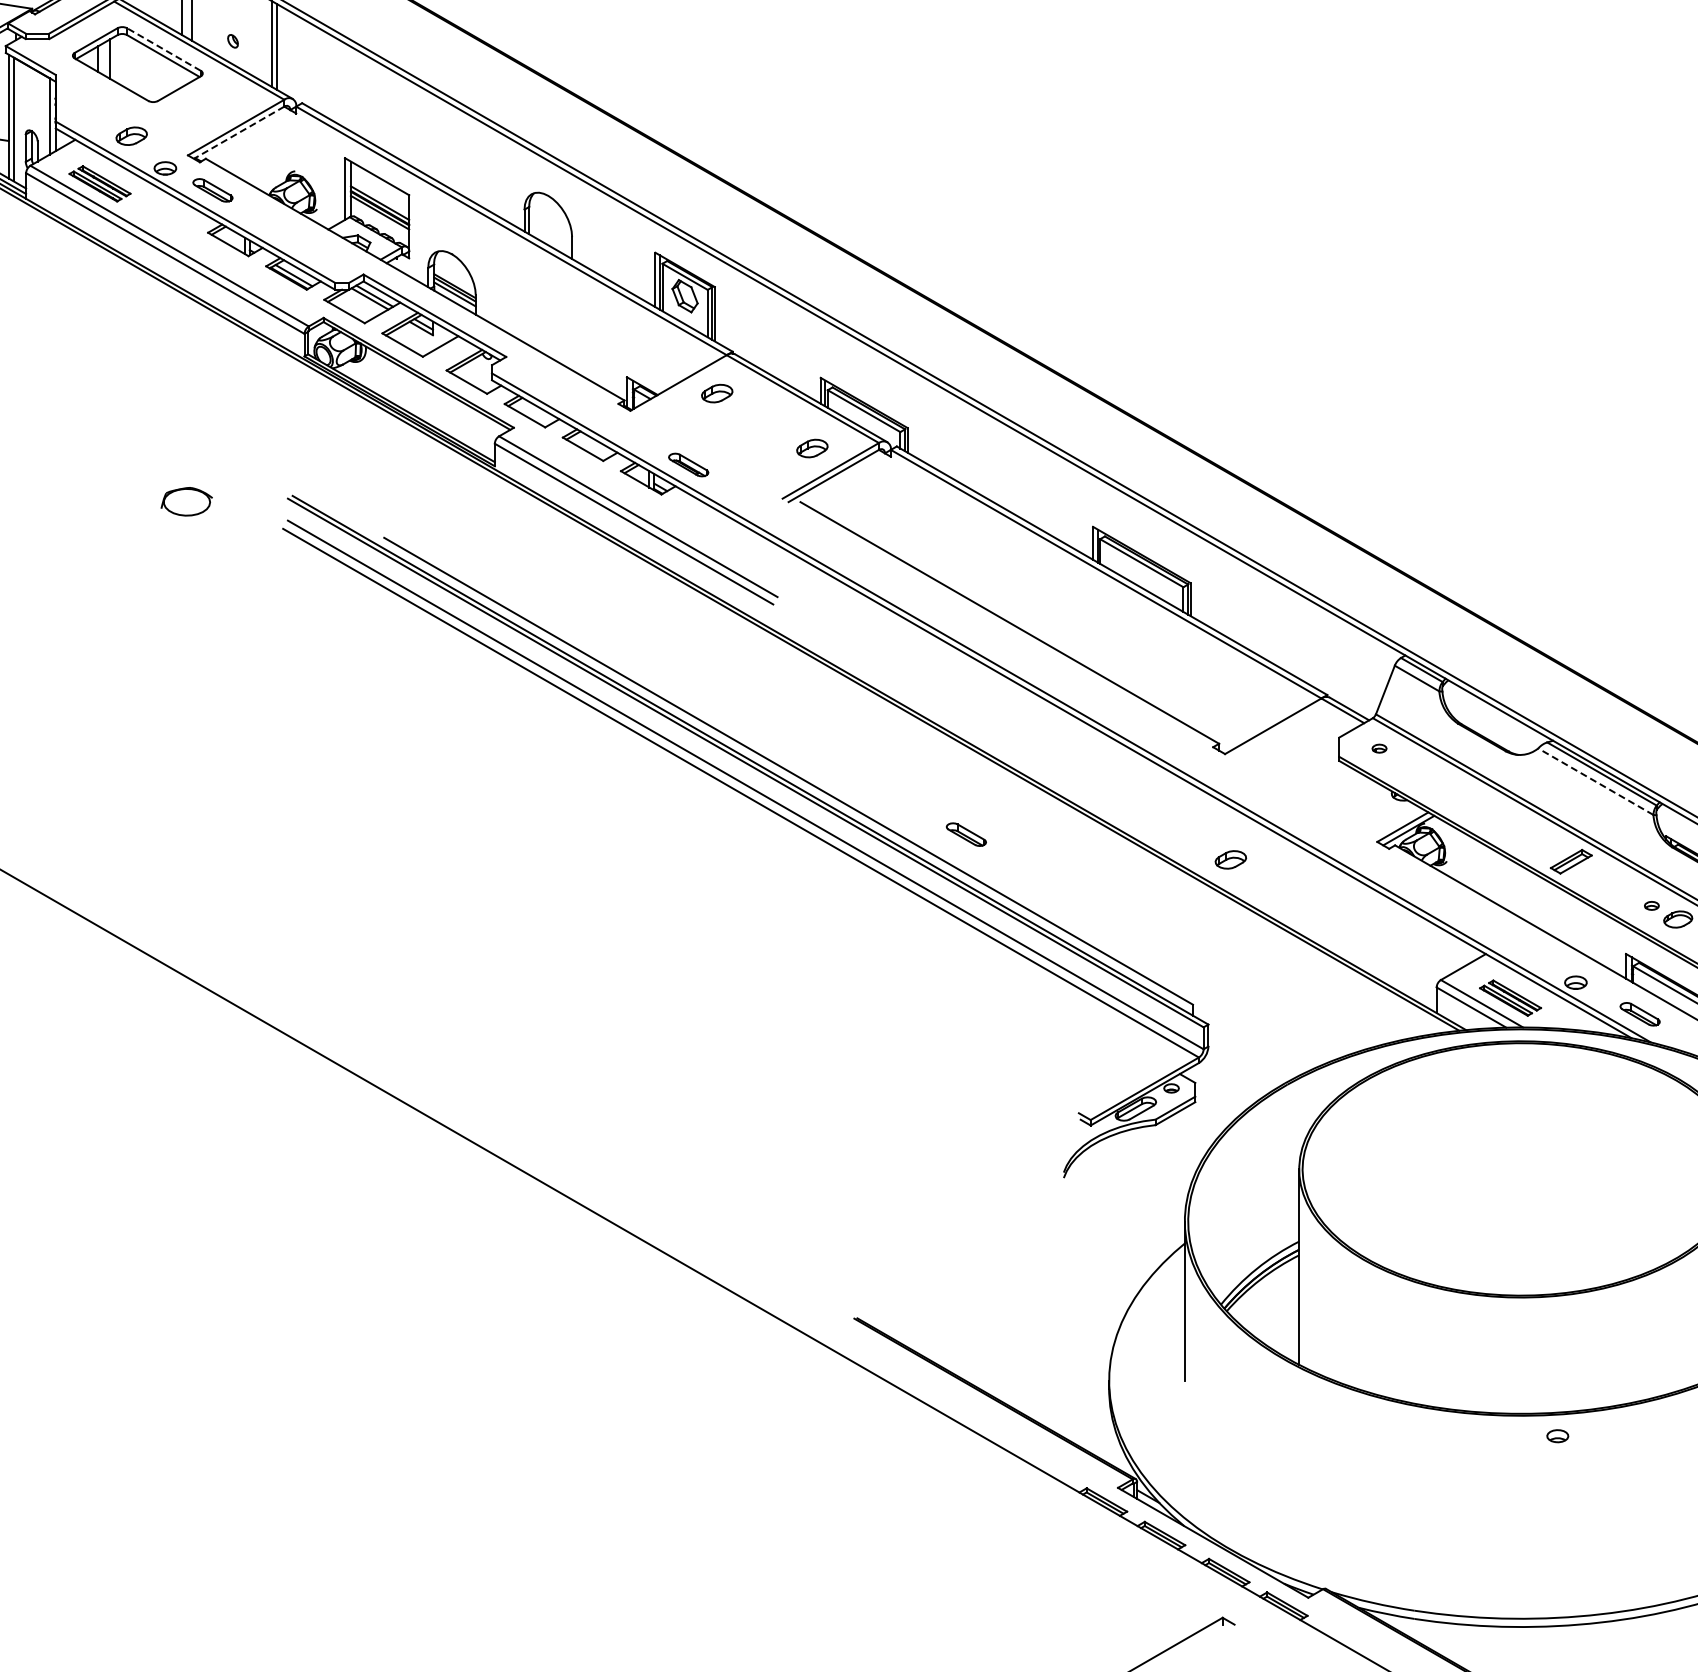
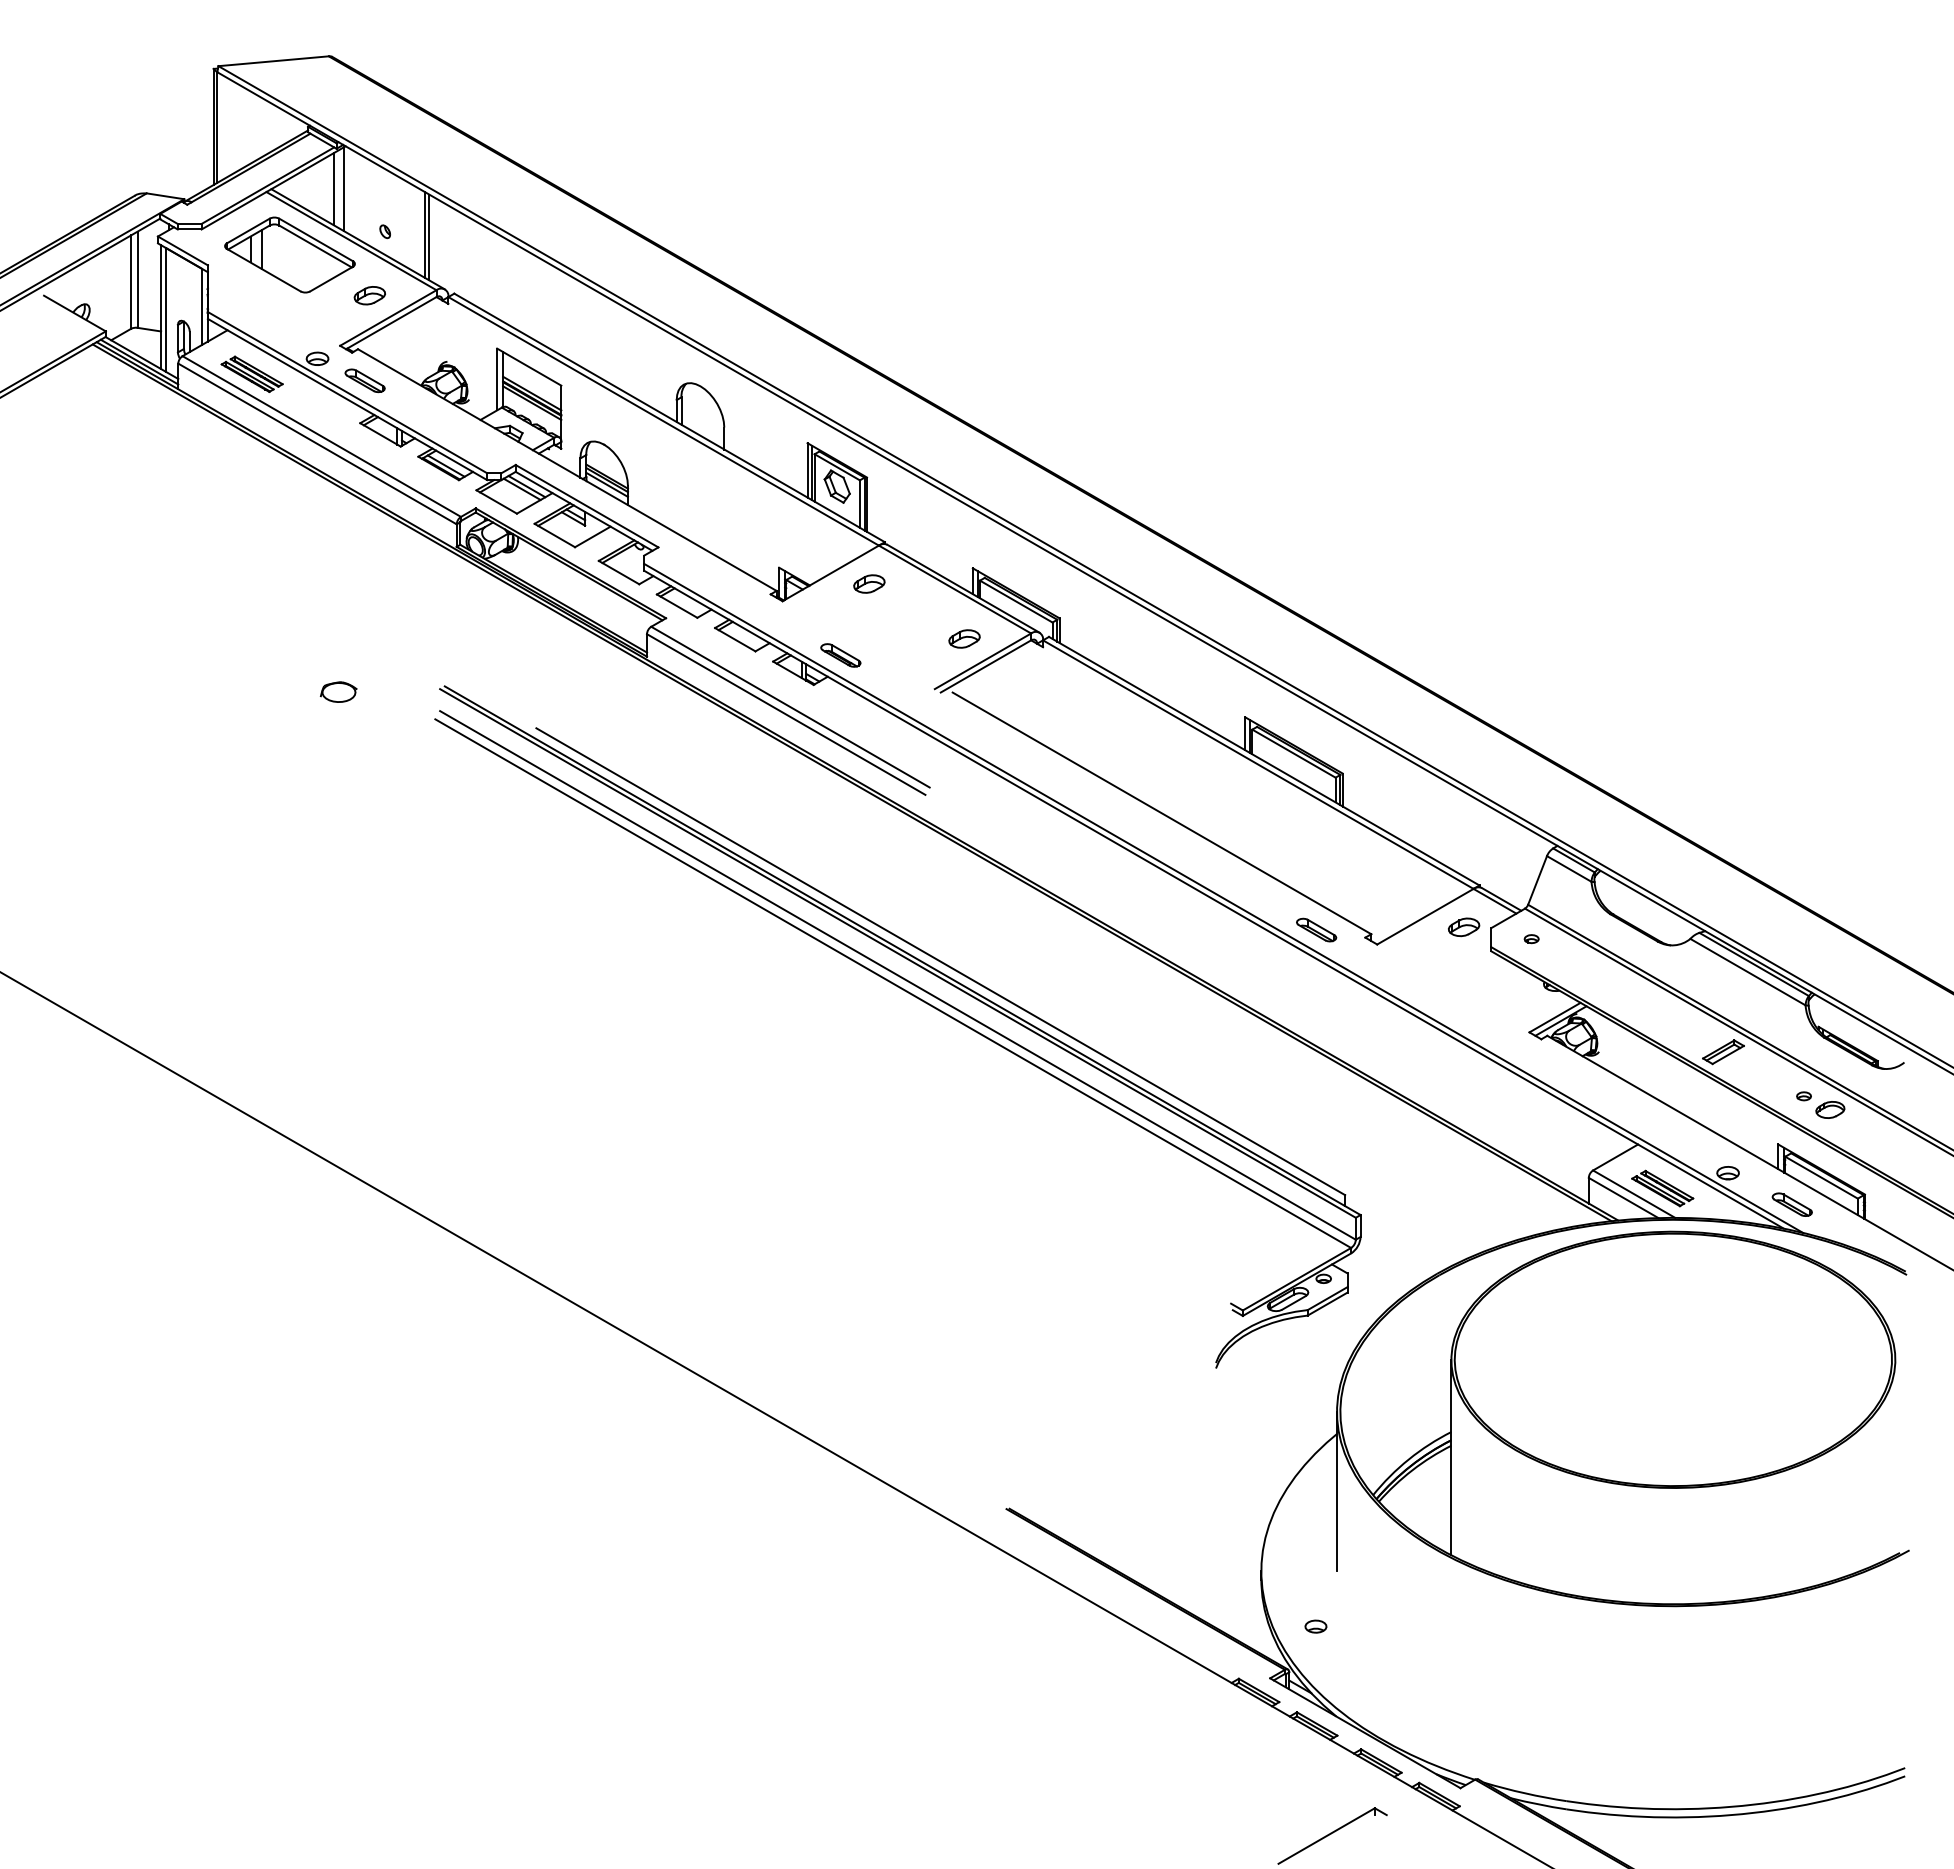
line: (164, 49) -> (316, 239), dashed -> solid
line: (238, 133) -> (390, 323), dashed -> solid
part: (131, 136) -> (369, 295), moved
part: (186, 501) -> (338, 691), size x0.71
line: (1596, 782) -> (1748, 972), dashed -> solid
part: (966, 834) -> (1316, 929), moved
part: (1231, 860) -> (1464, 927), moved
part: (1557, 1436) -> (1315, 1626), moved

